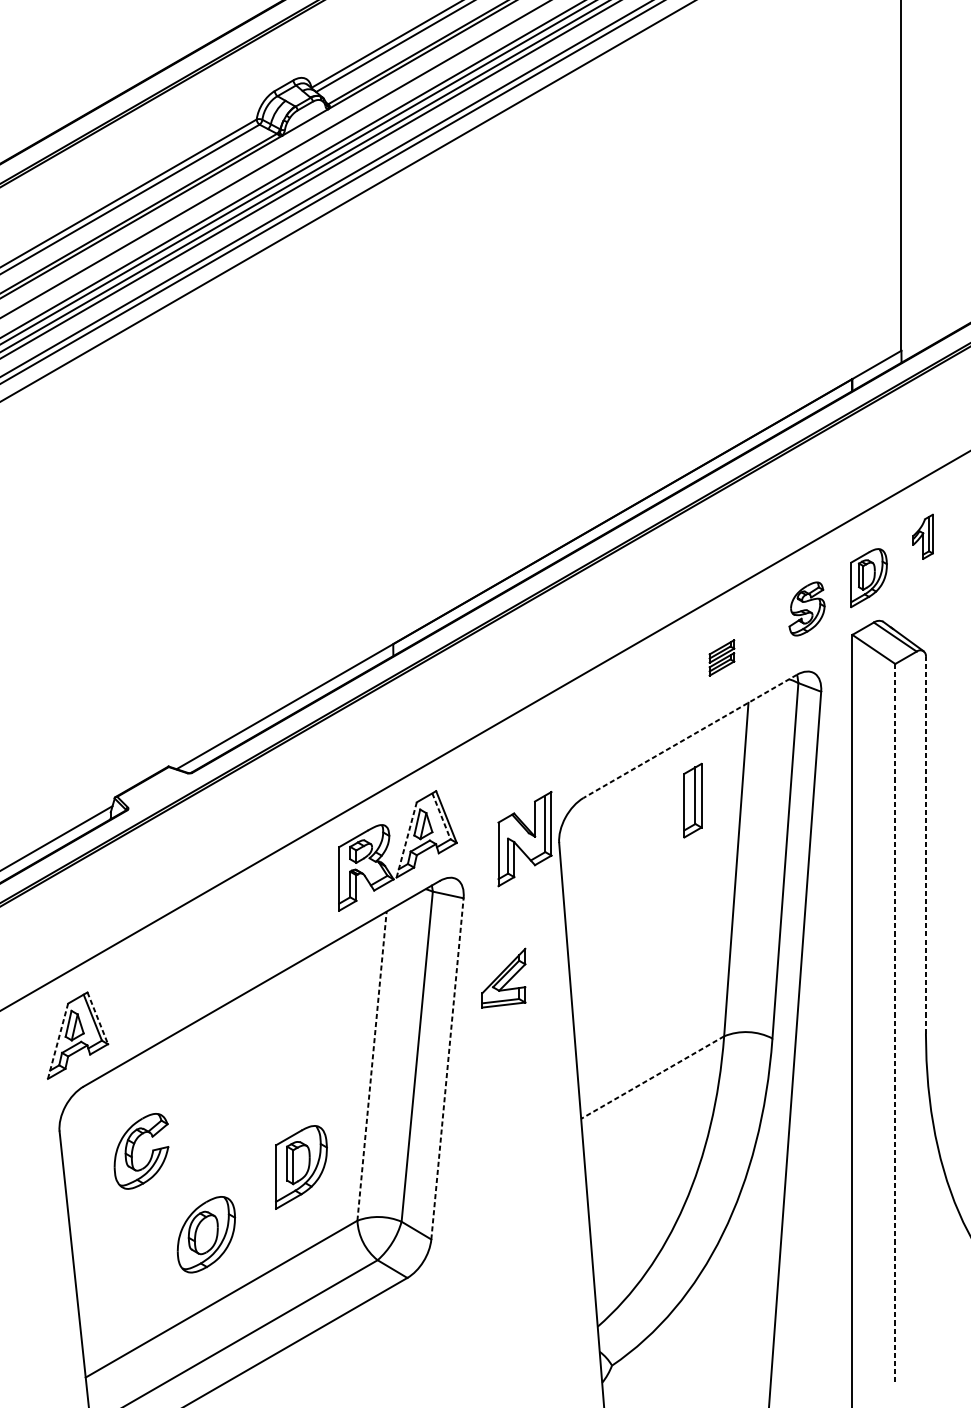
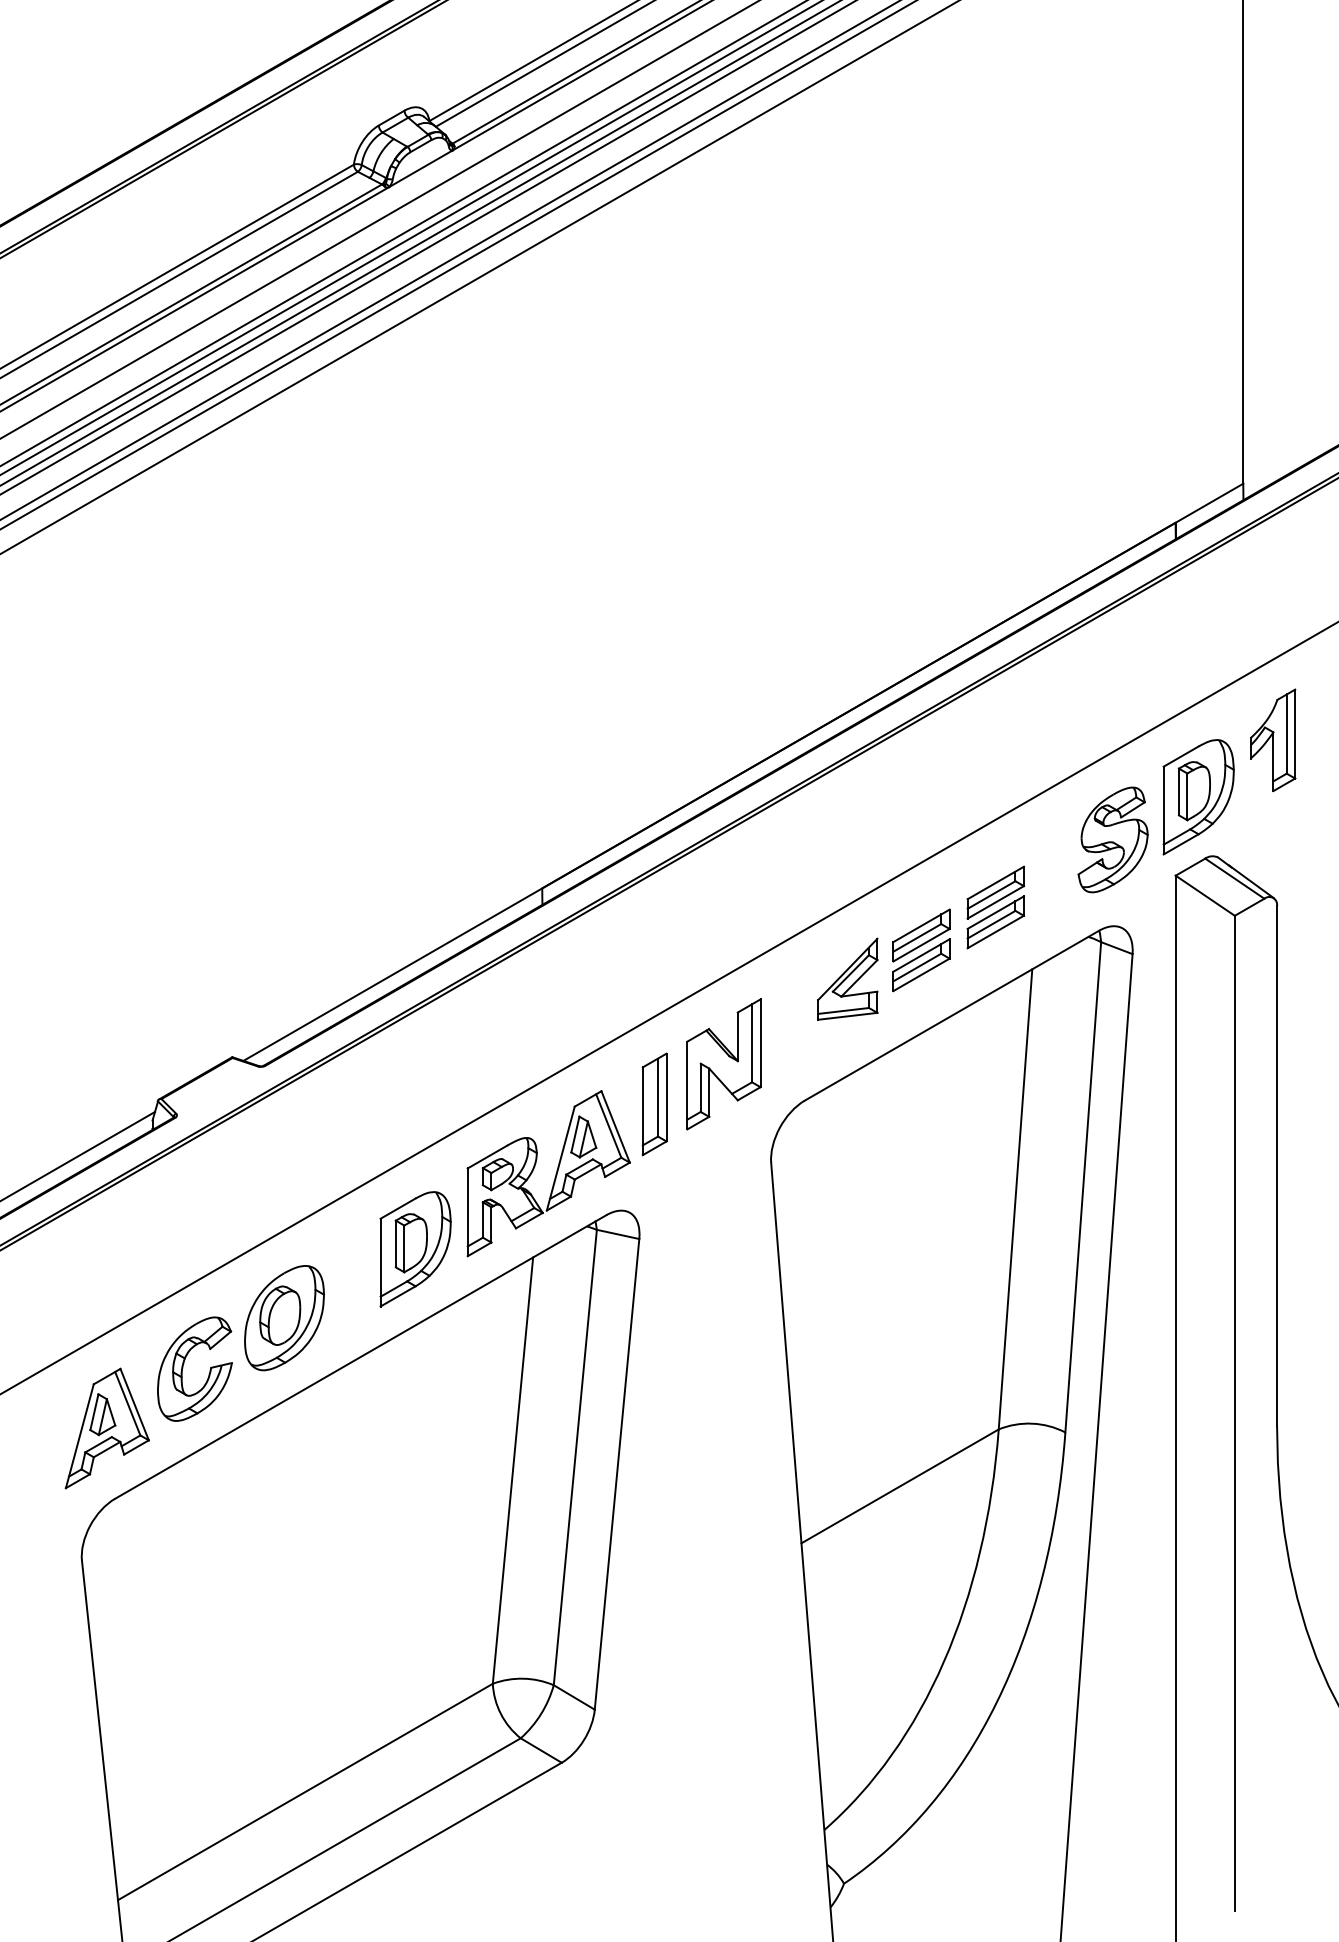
part: (923, 536) -> (1273, 740), size x1.67
part: (868, 578) -> (1198, 797), size x1.43
part: (806, 608) -> (1112, 839), size x1.43
part: (721, 657) -> (995, 907), size x1.67
part: (668, 689) -> (921, 950), added
line: (689, 736) -> (951, 1015), dashed -> solid
part: (692, 800) -> (654, 1104), moved
line: (441, 816) -> (608, 1126), dashed -> solid
line: (406, 839) -> (560, 1158), dashed -> solid
part: (524, 839) -> (723, 1064), moved
line: (926, 844) -> (1277, 1165), dashed -> solid
part: (503, 977) -> (847, 978), moved
line: (97, 1018) -> (134, 1405), dashed -> solid
line: (895, 1024) -> (1234, 1413), dashed -> solid
line: (57, 1041) -> (79, 1436), dashed -> solid
line: (372, 1066) -> (513, 1470), dashed -> solid
line: (447, 1068) -> (617, 1473), dashed -> solid
line: (652, 1077) -> (900, 1486), dashed -> solid
part: (133, 1150) -> (183, 1368), moved
part: (301, 1167) -> (415, 1249), moved
part: (206, 1234) -> (284, 1318), moved

